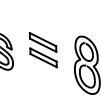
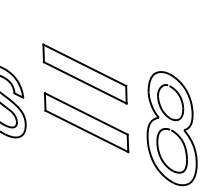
part: (42, 50) -> (83, 99), size x1.6

